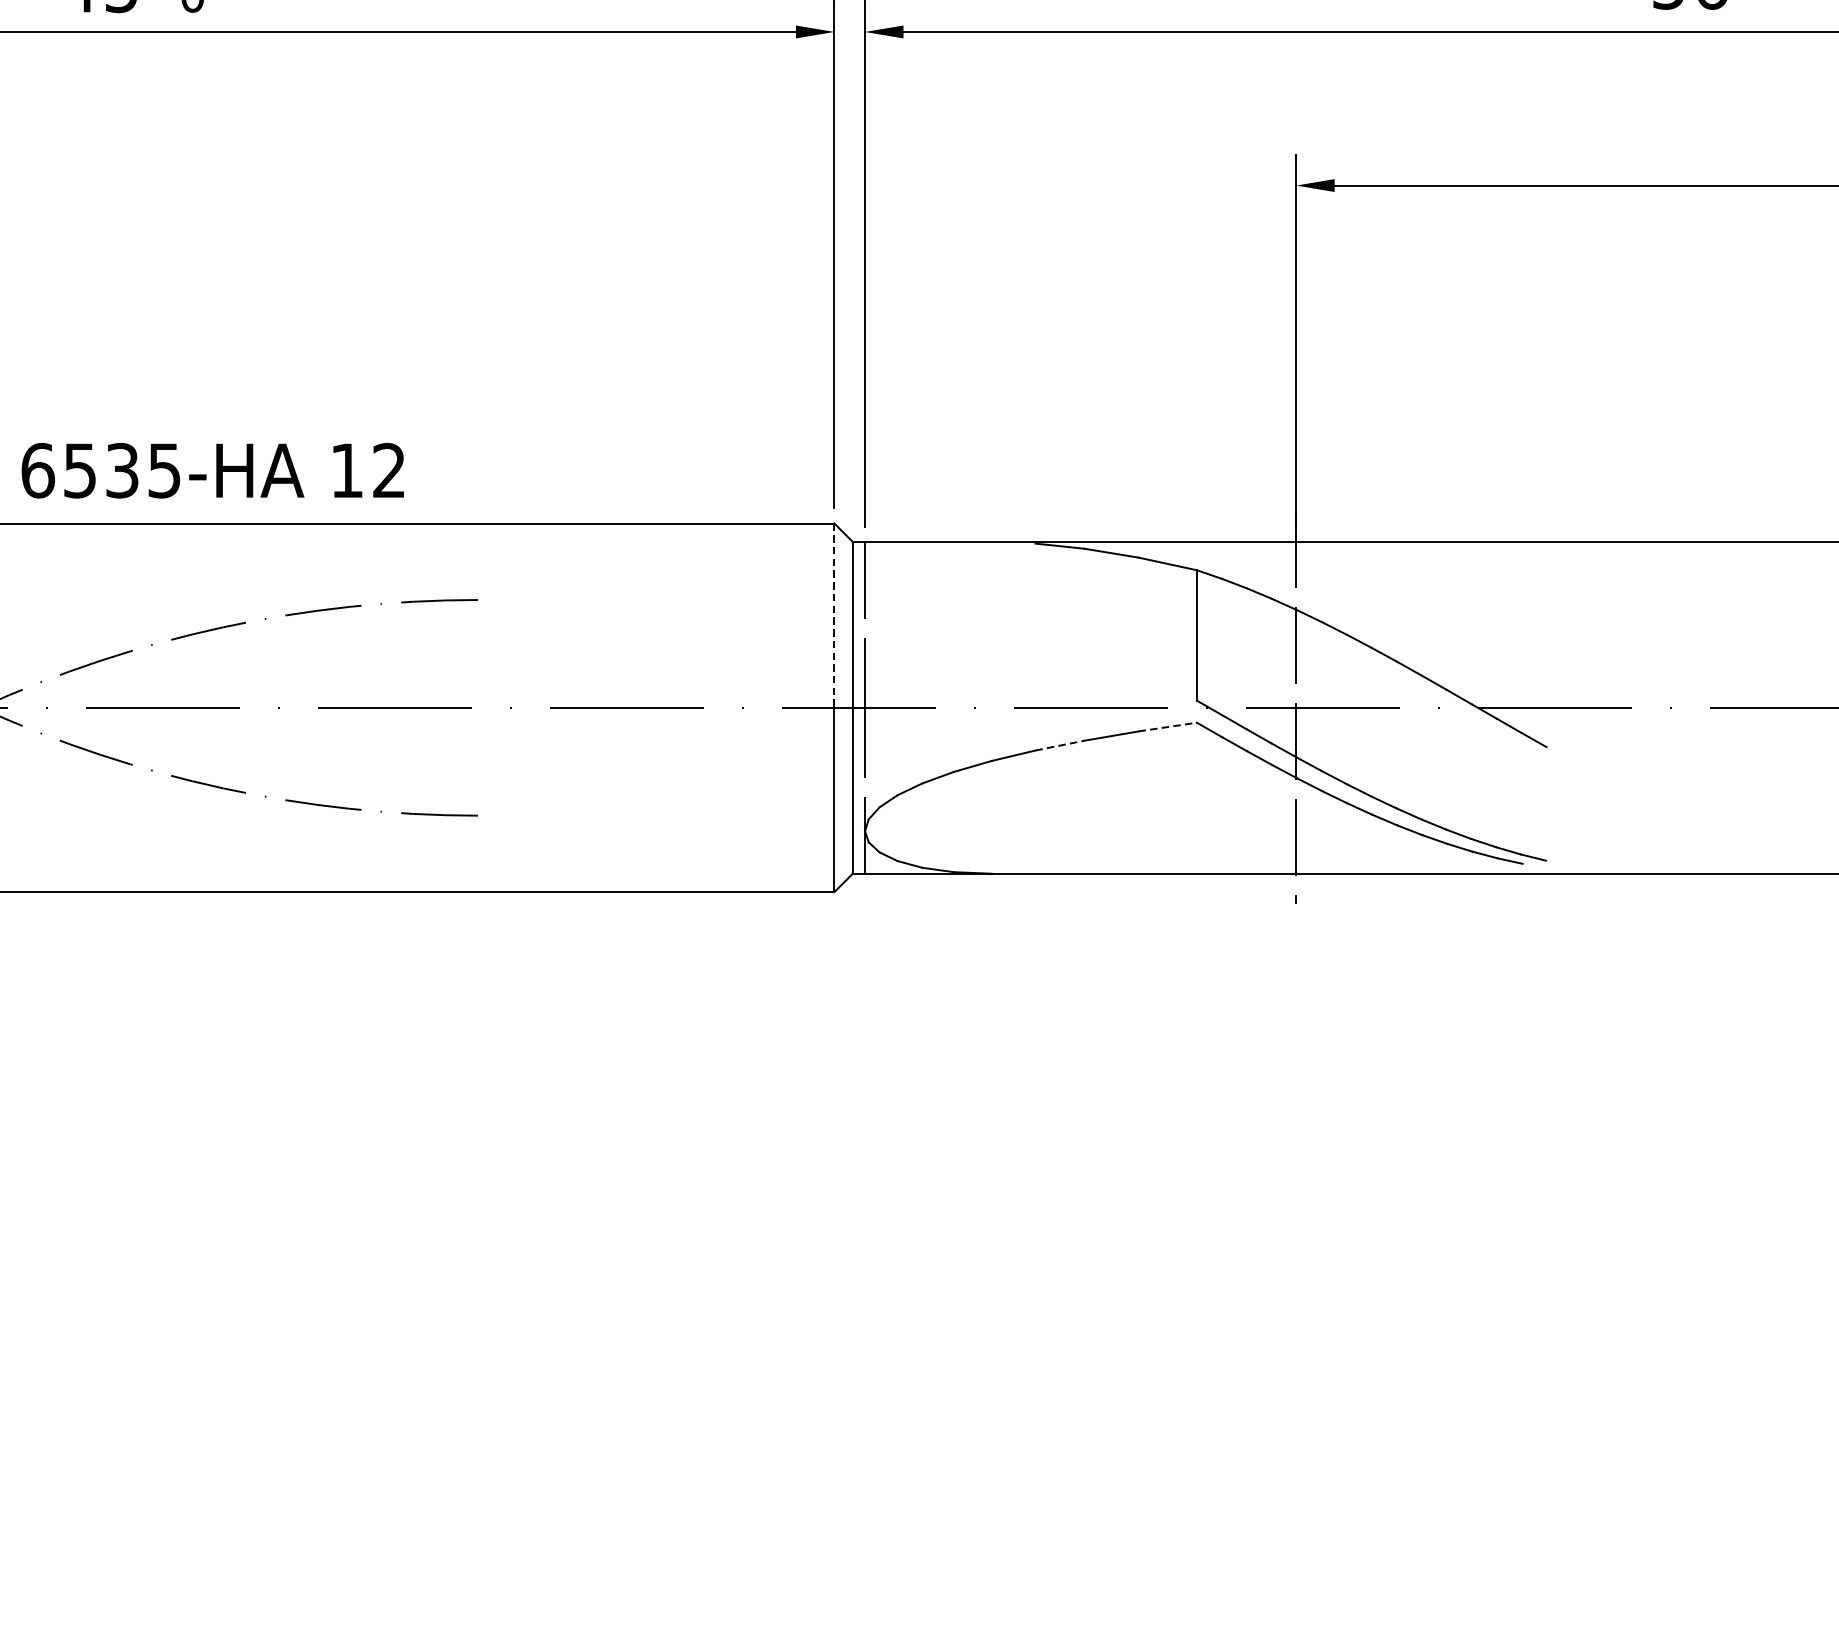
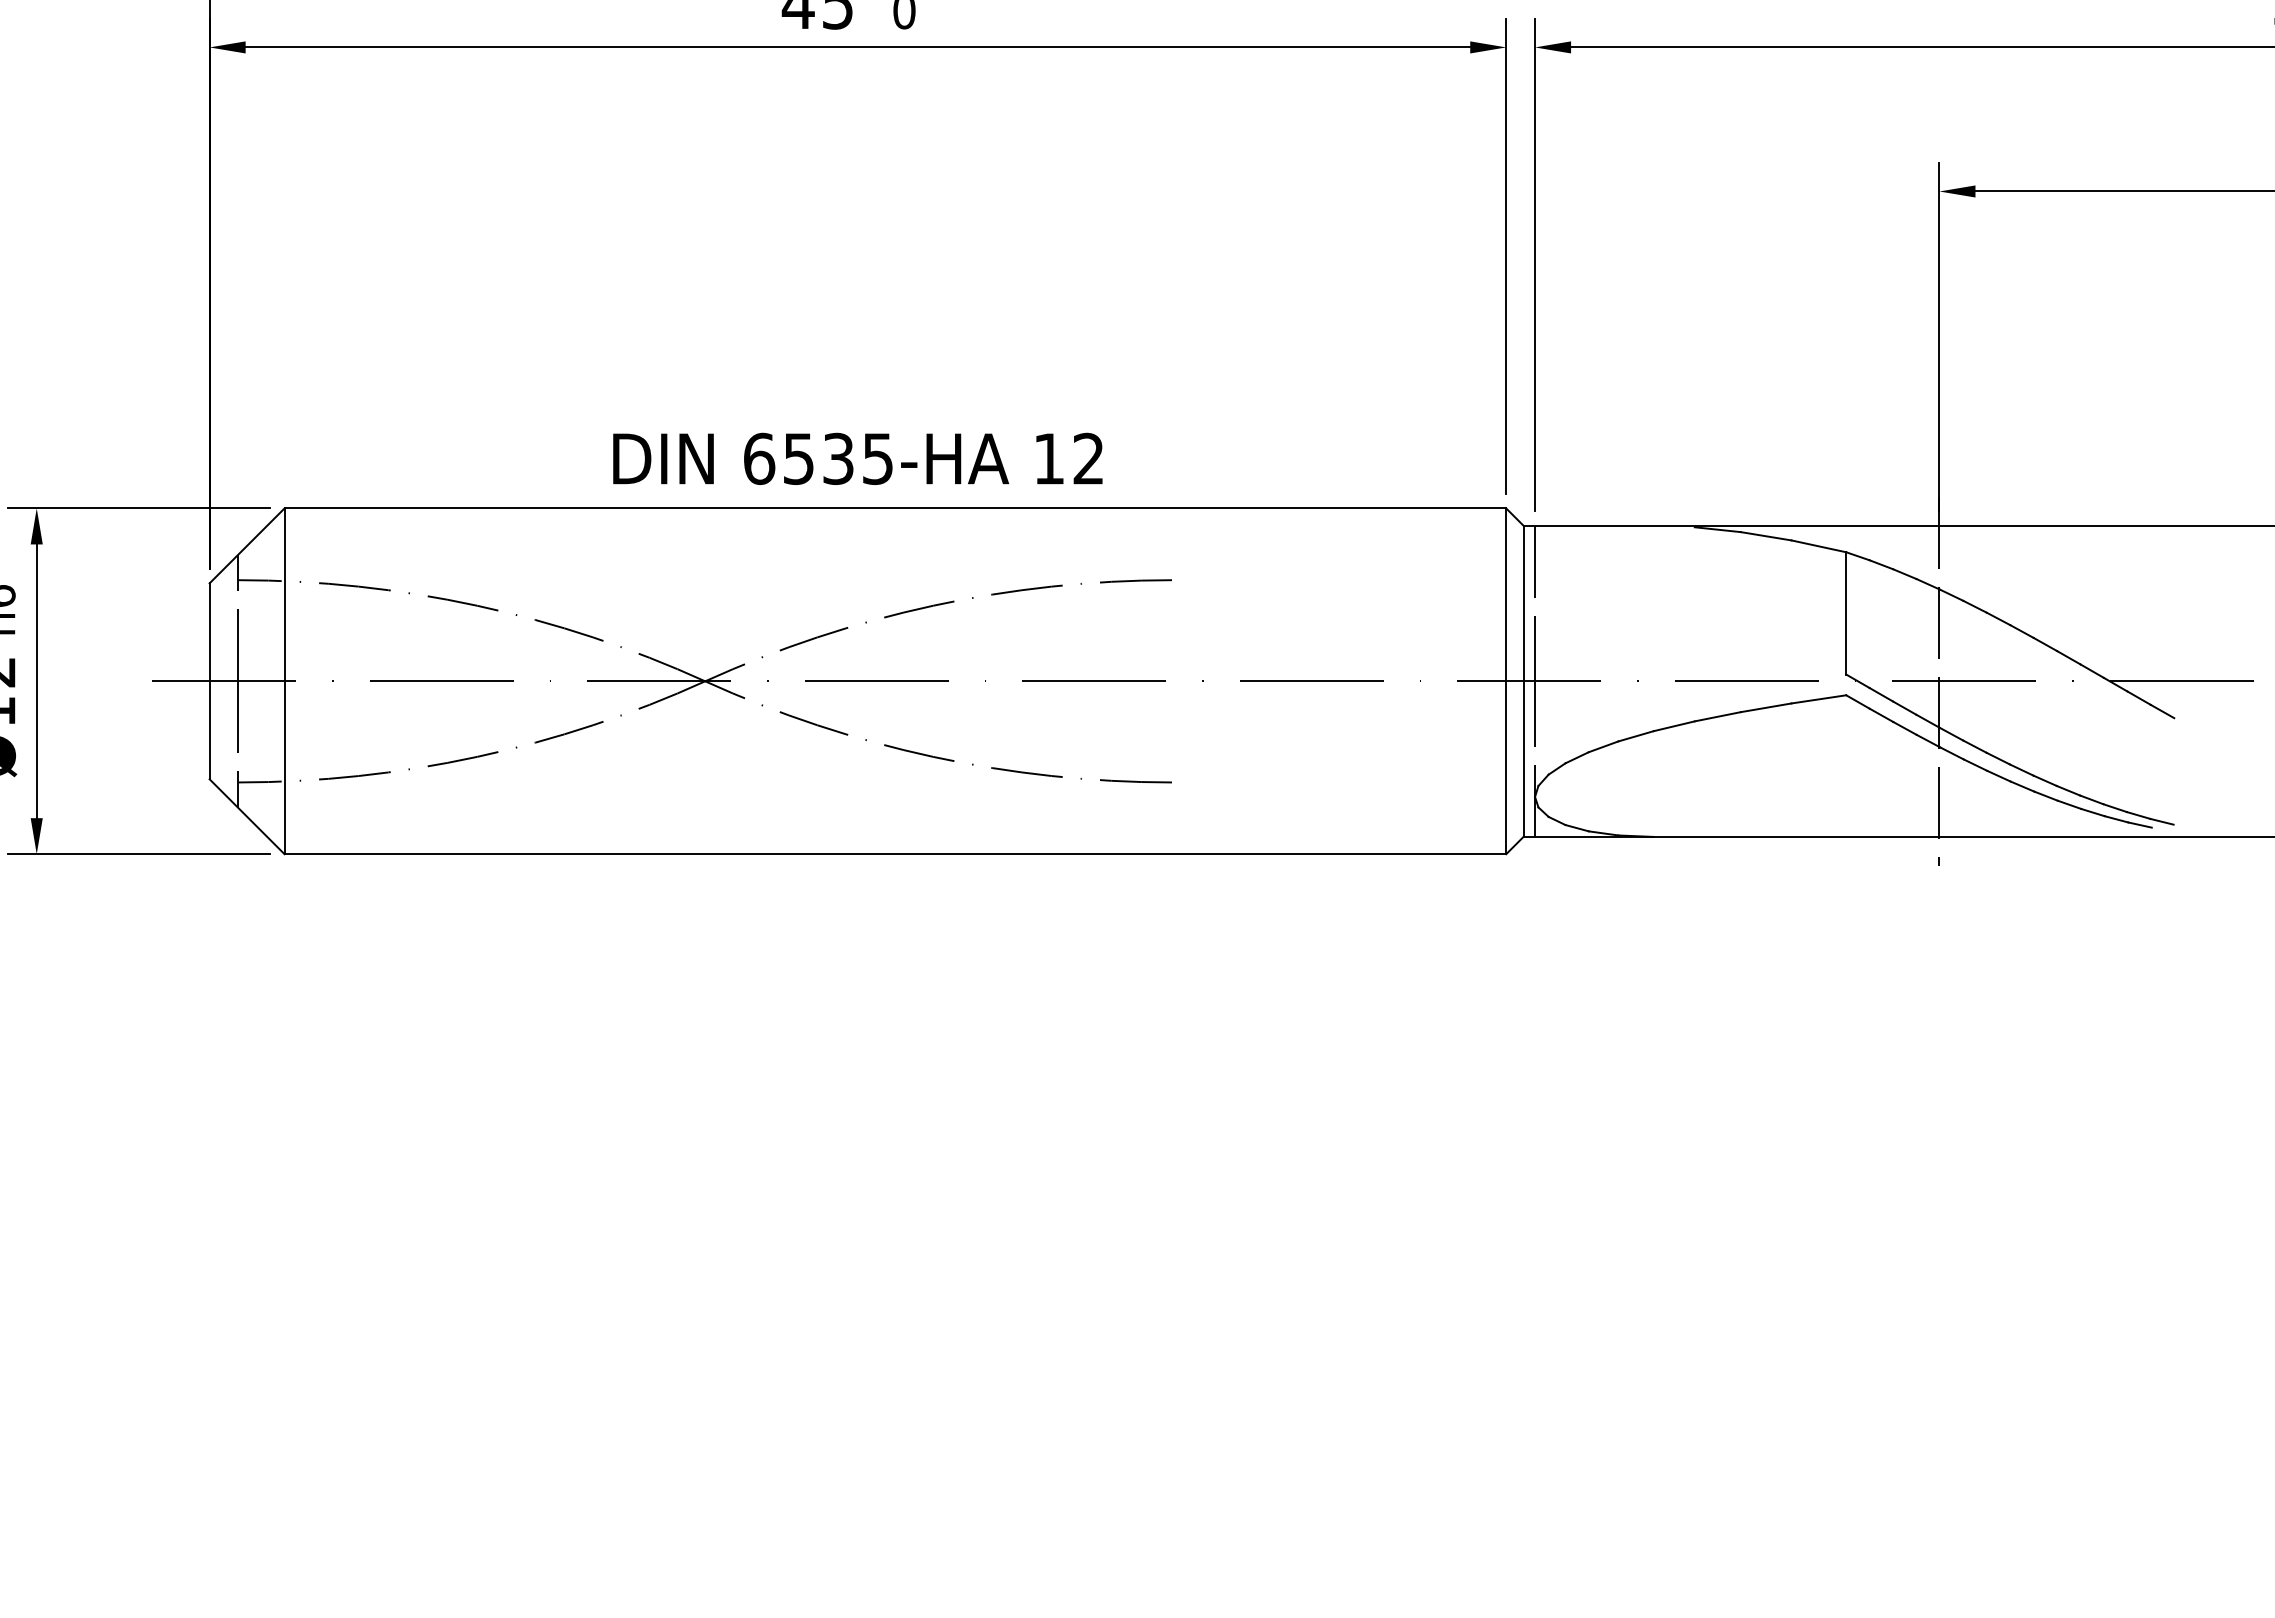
line: (834, 616) -> (1506, 595), dashed -> solid
line: (1167, 727) -> (1818, 699), dashed -> solid
line: (1060, 745) -> (1718, 716), dashed -> solid

